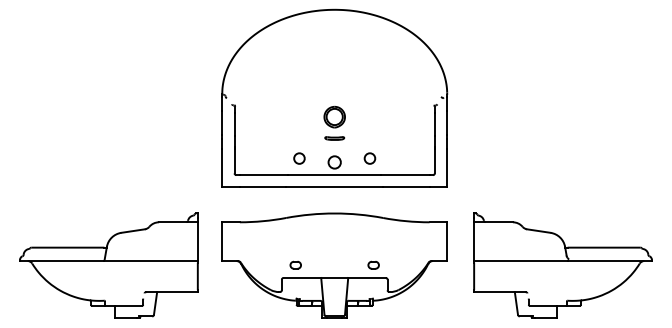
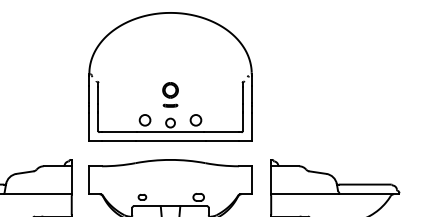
circle: (299, 158) -> (145, 120), size x1.4
circle: (369, 158) -> (195, 120), size x1.4
part: (373, 264) -> (198, 196), size x1.4

